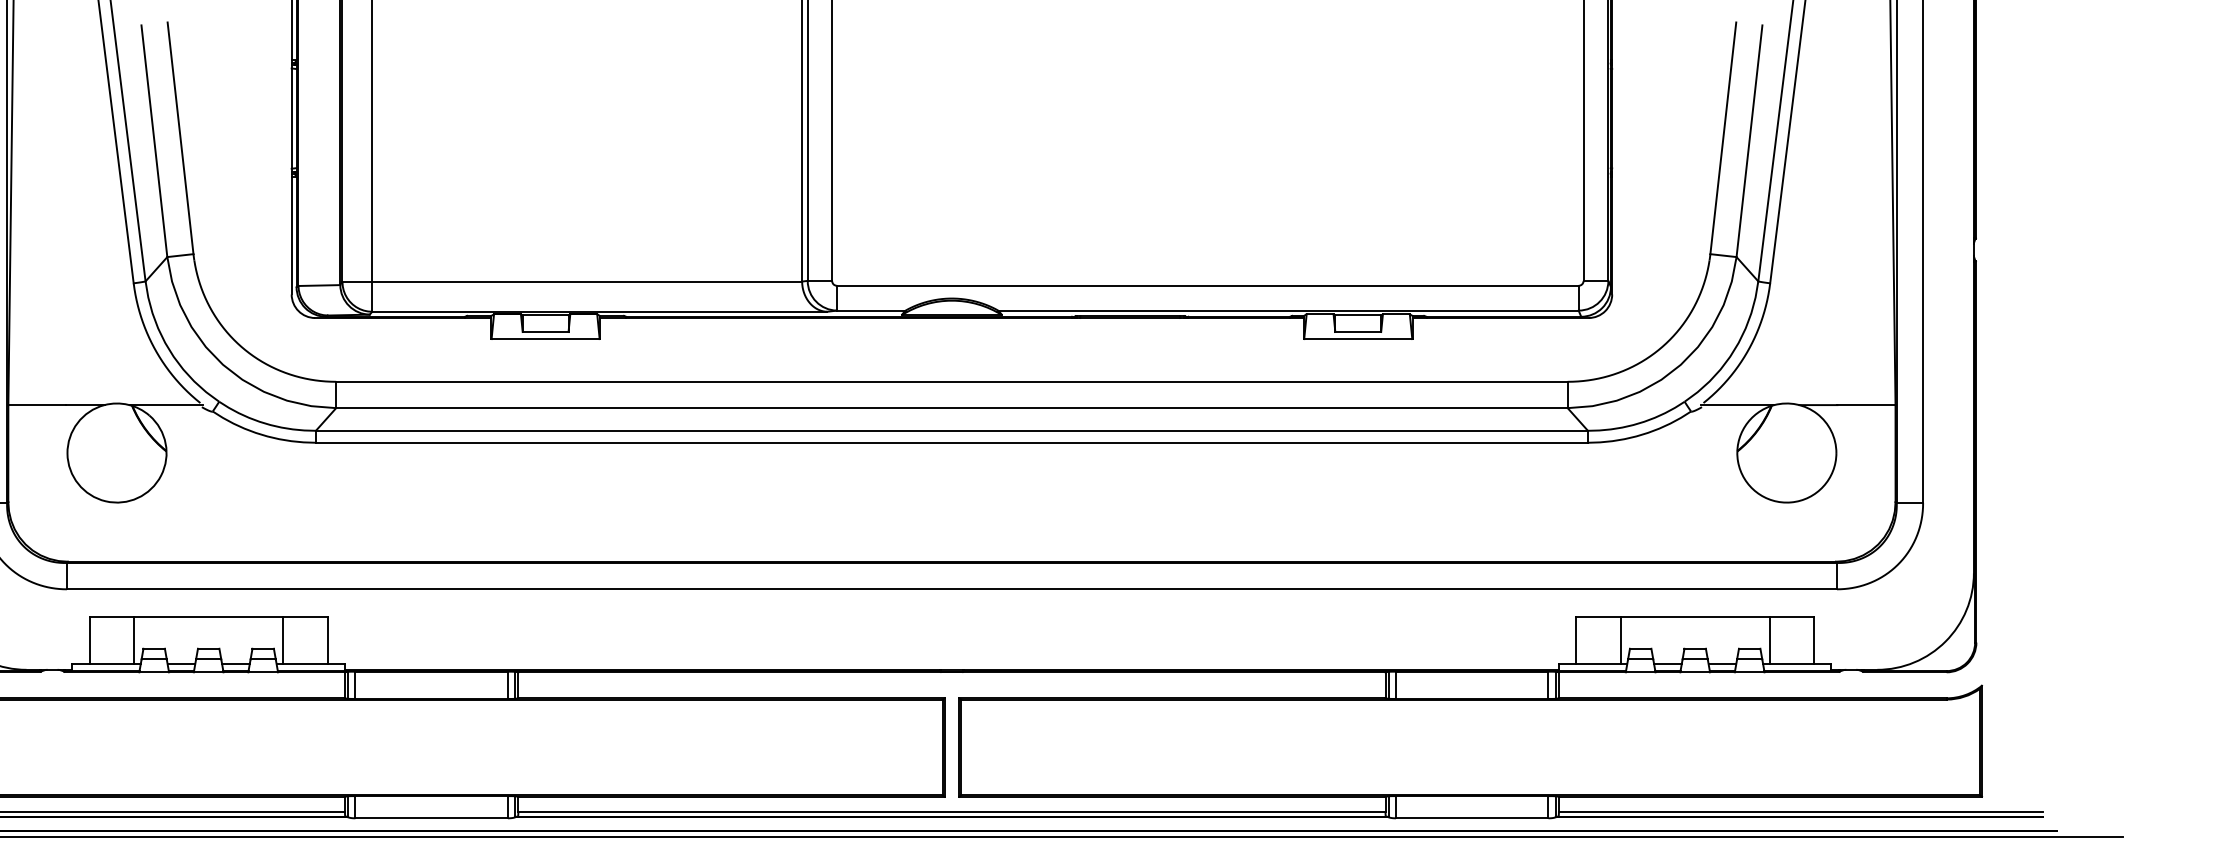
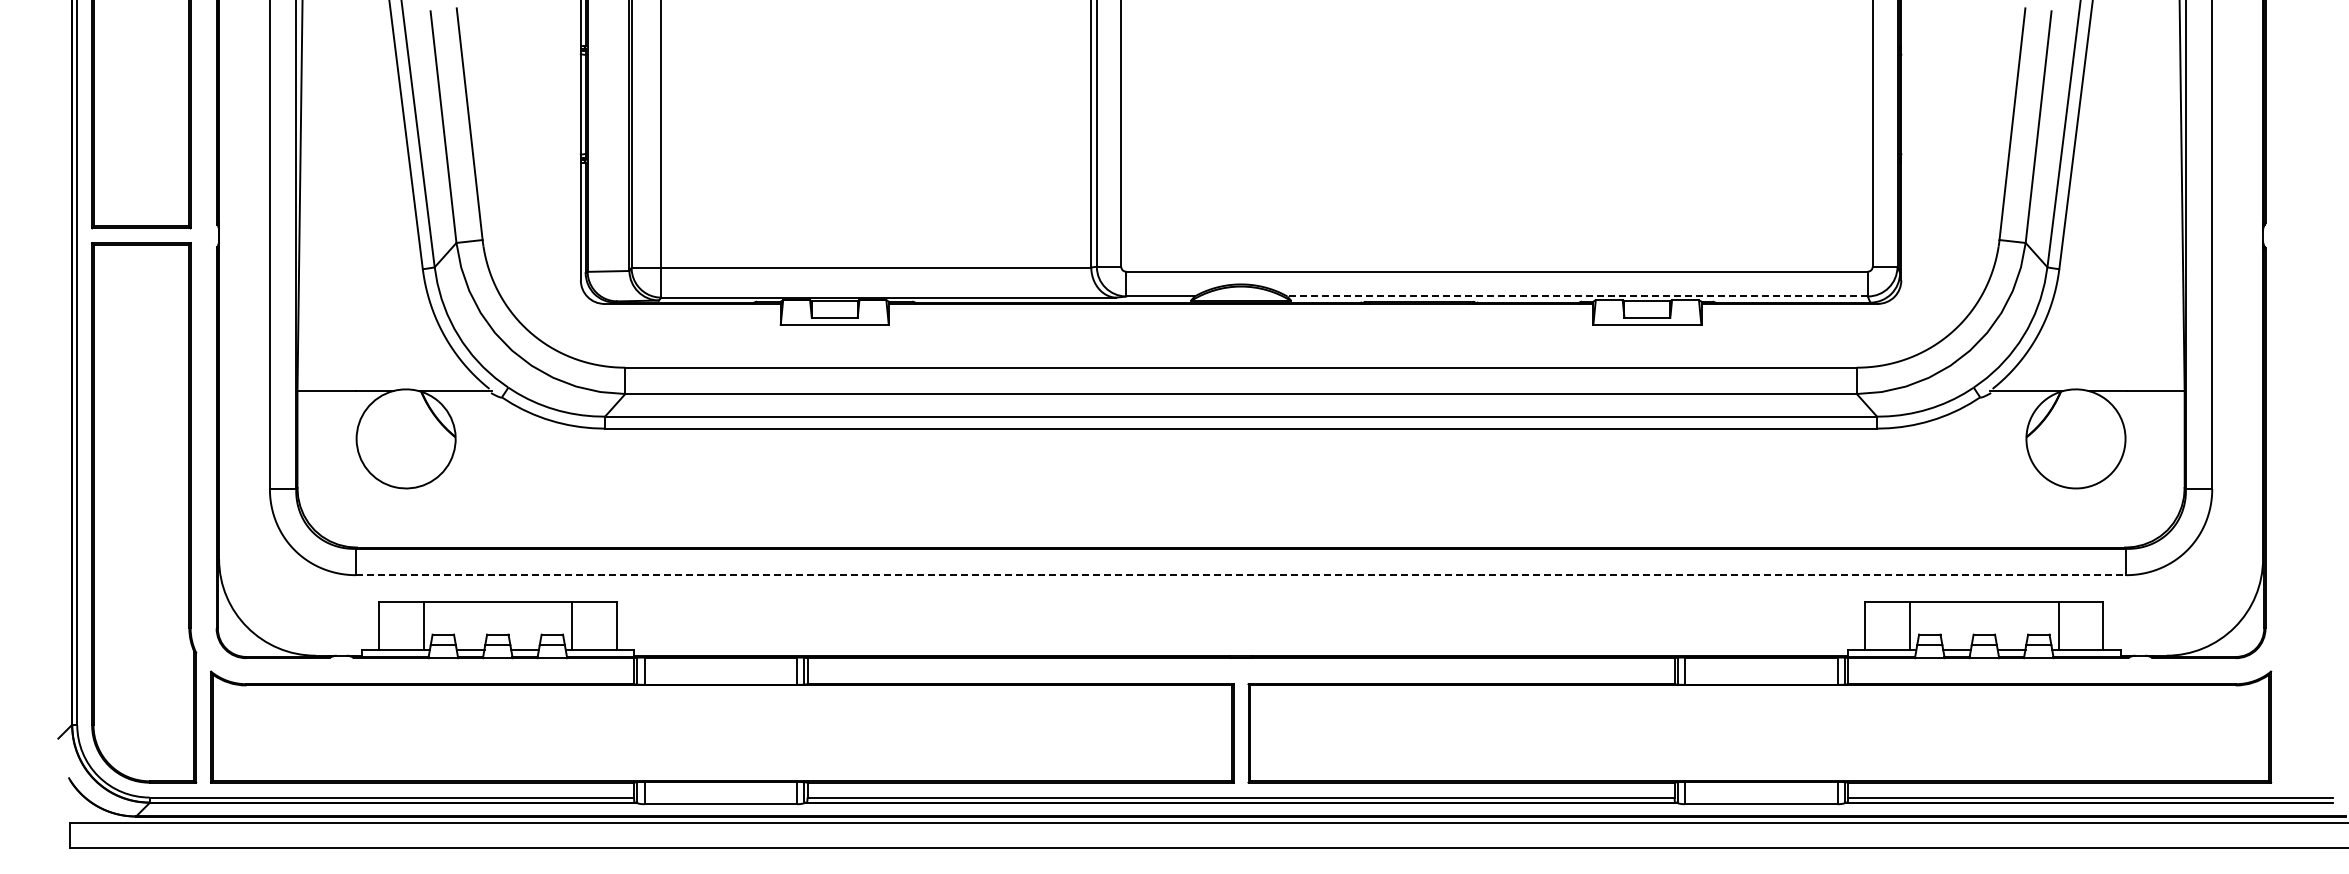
line: (1288, 310) -> (1577, 296), solid -> dashed
line: (952, 589) -> (1241, 575), solid -> dashed

